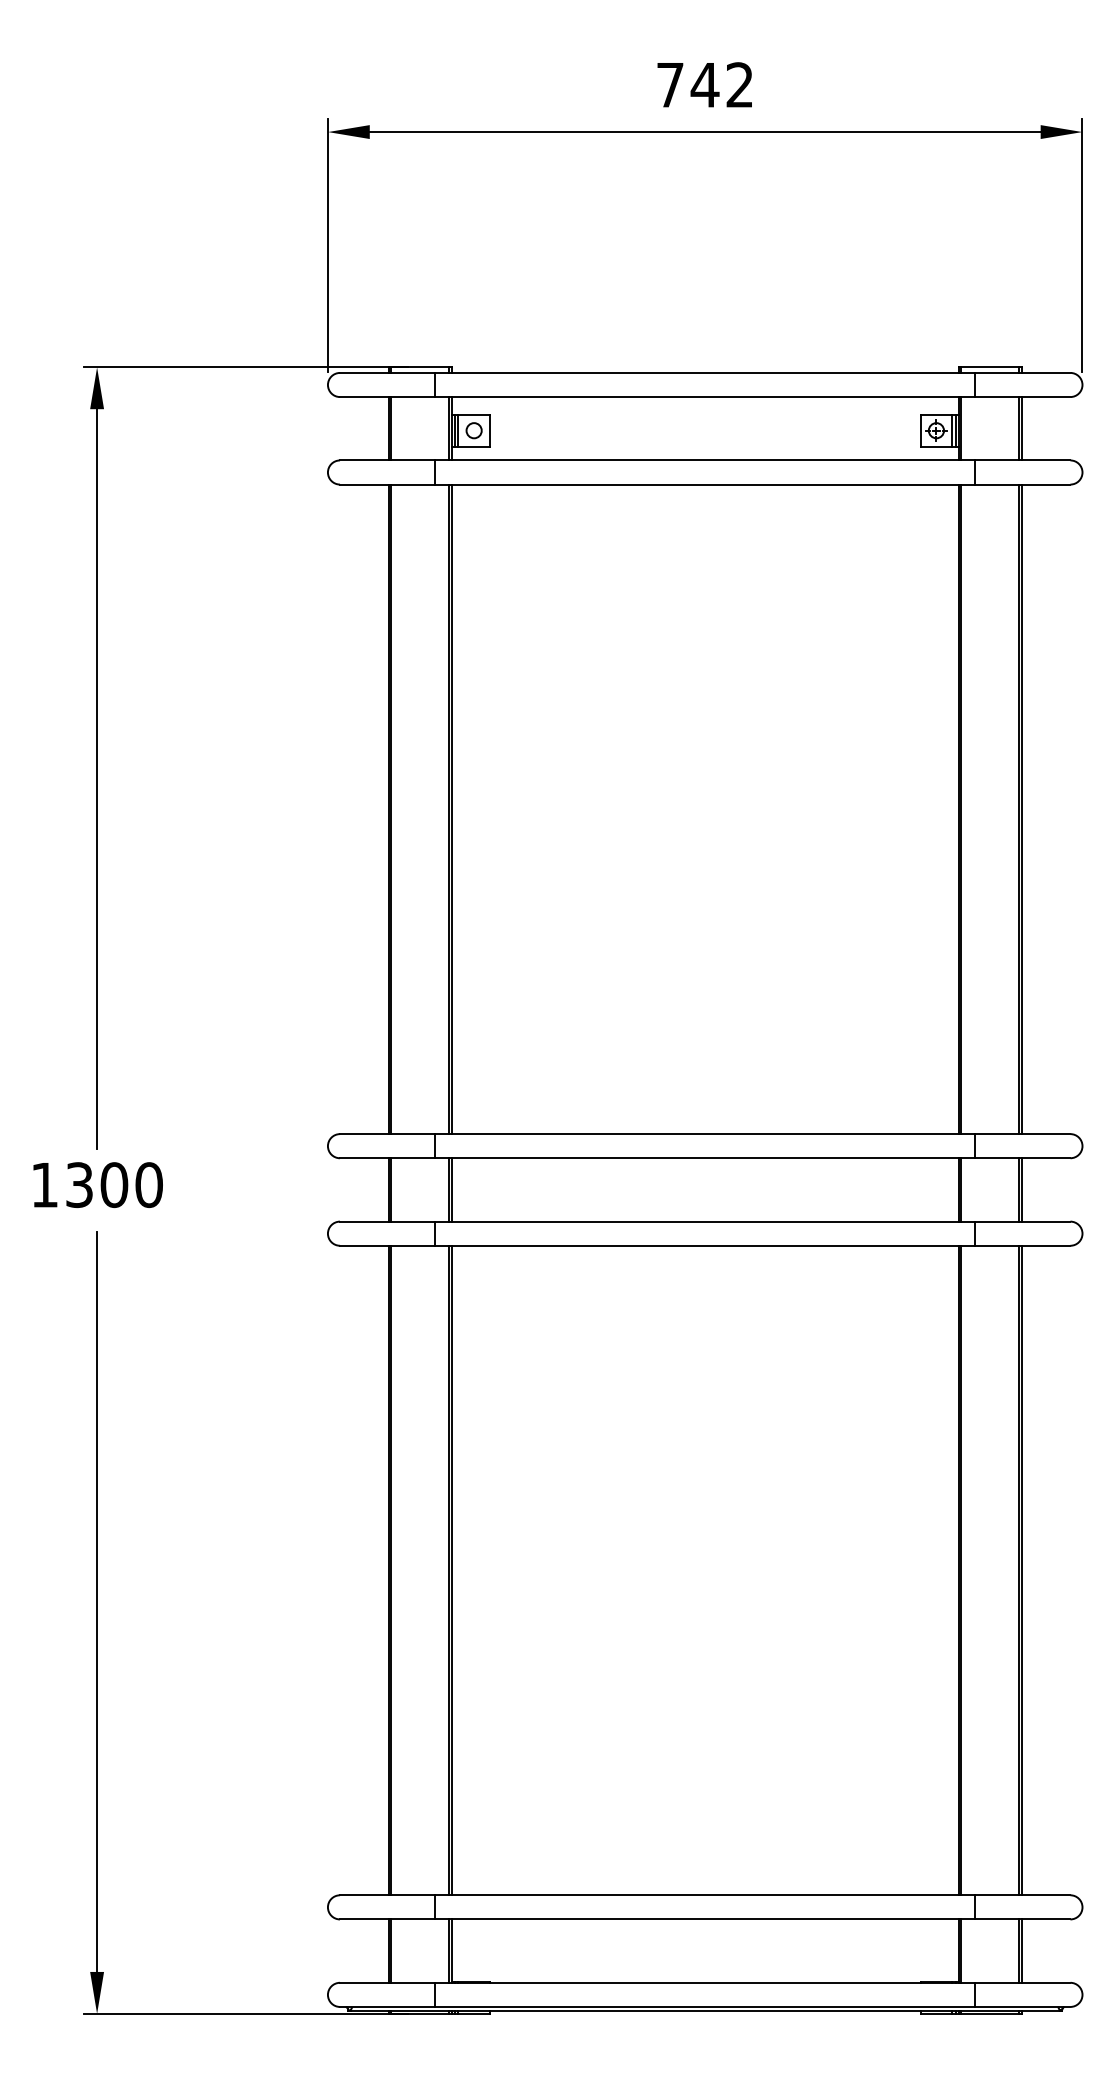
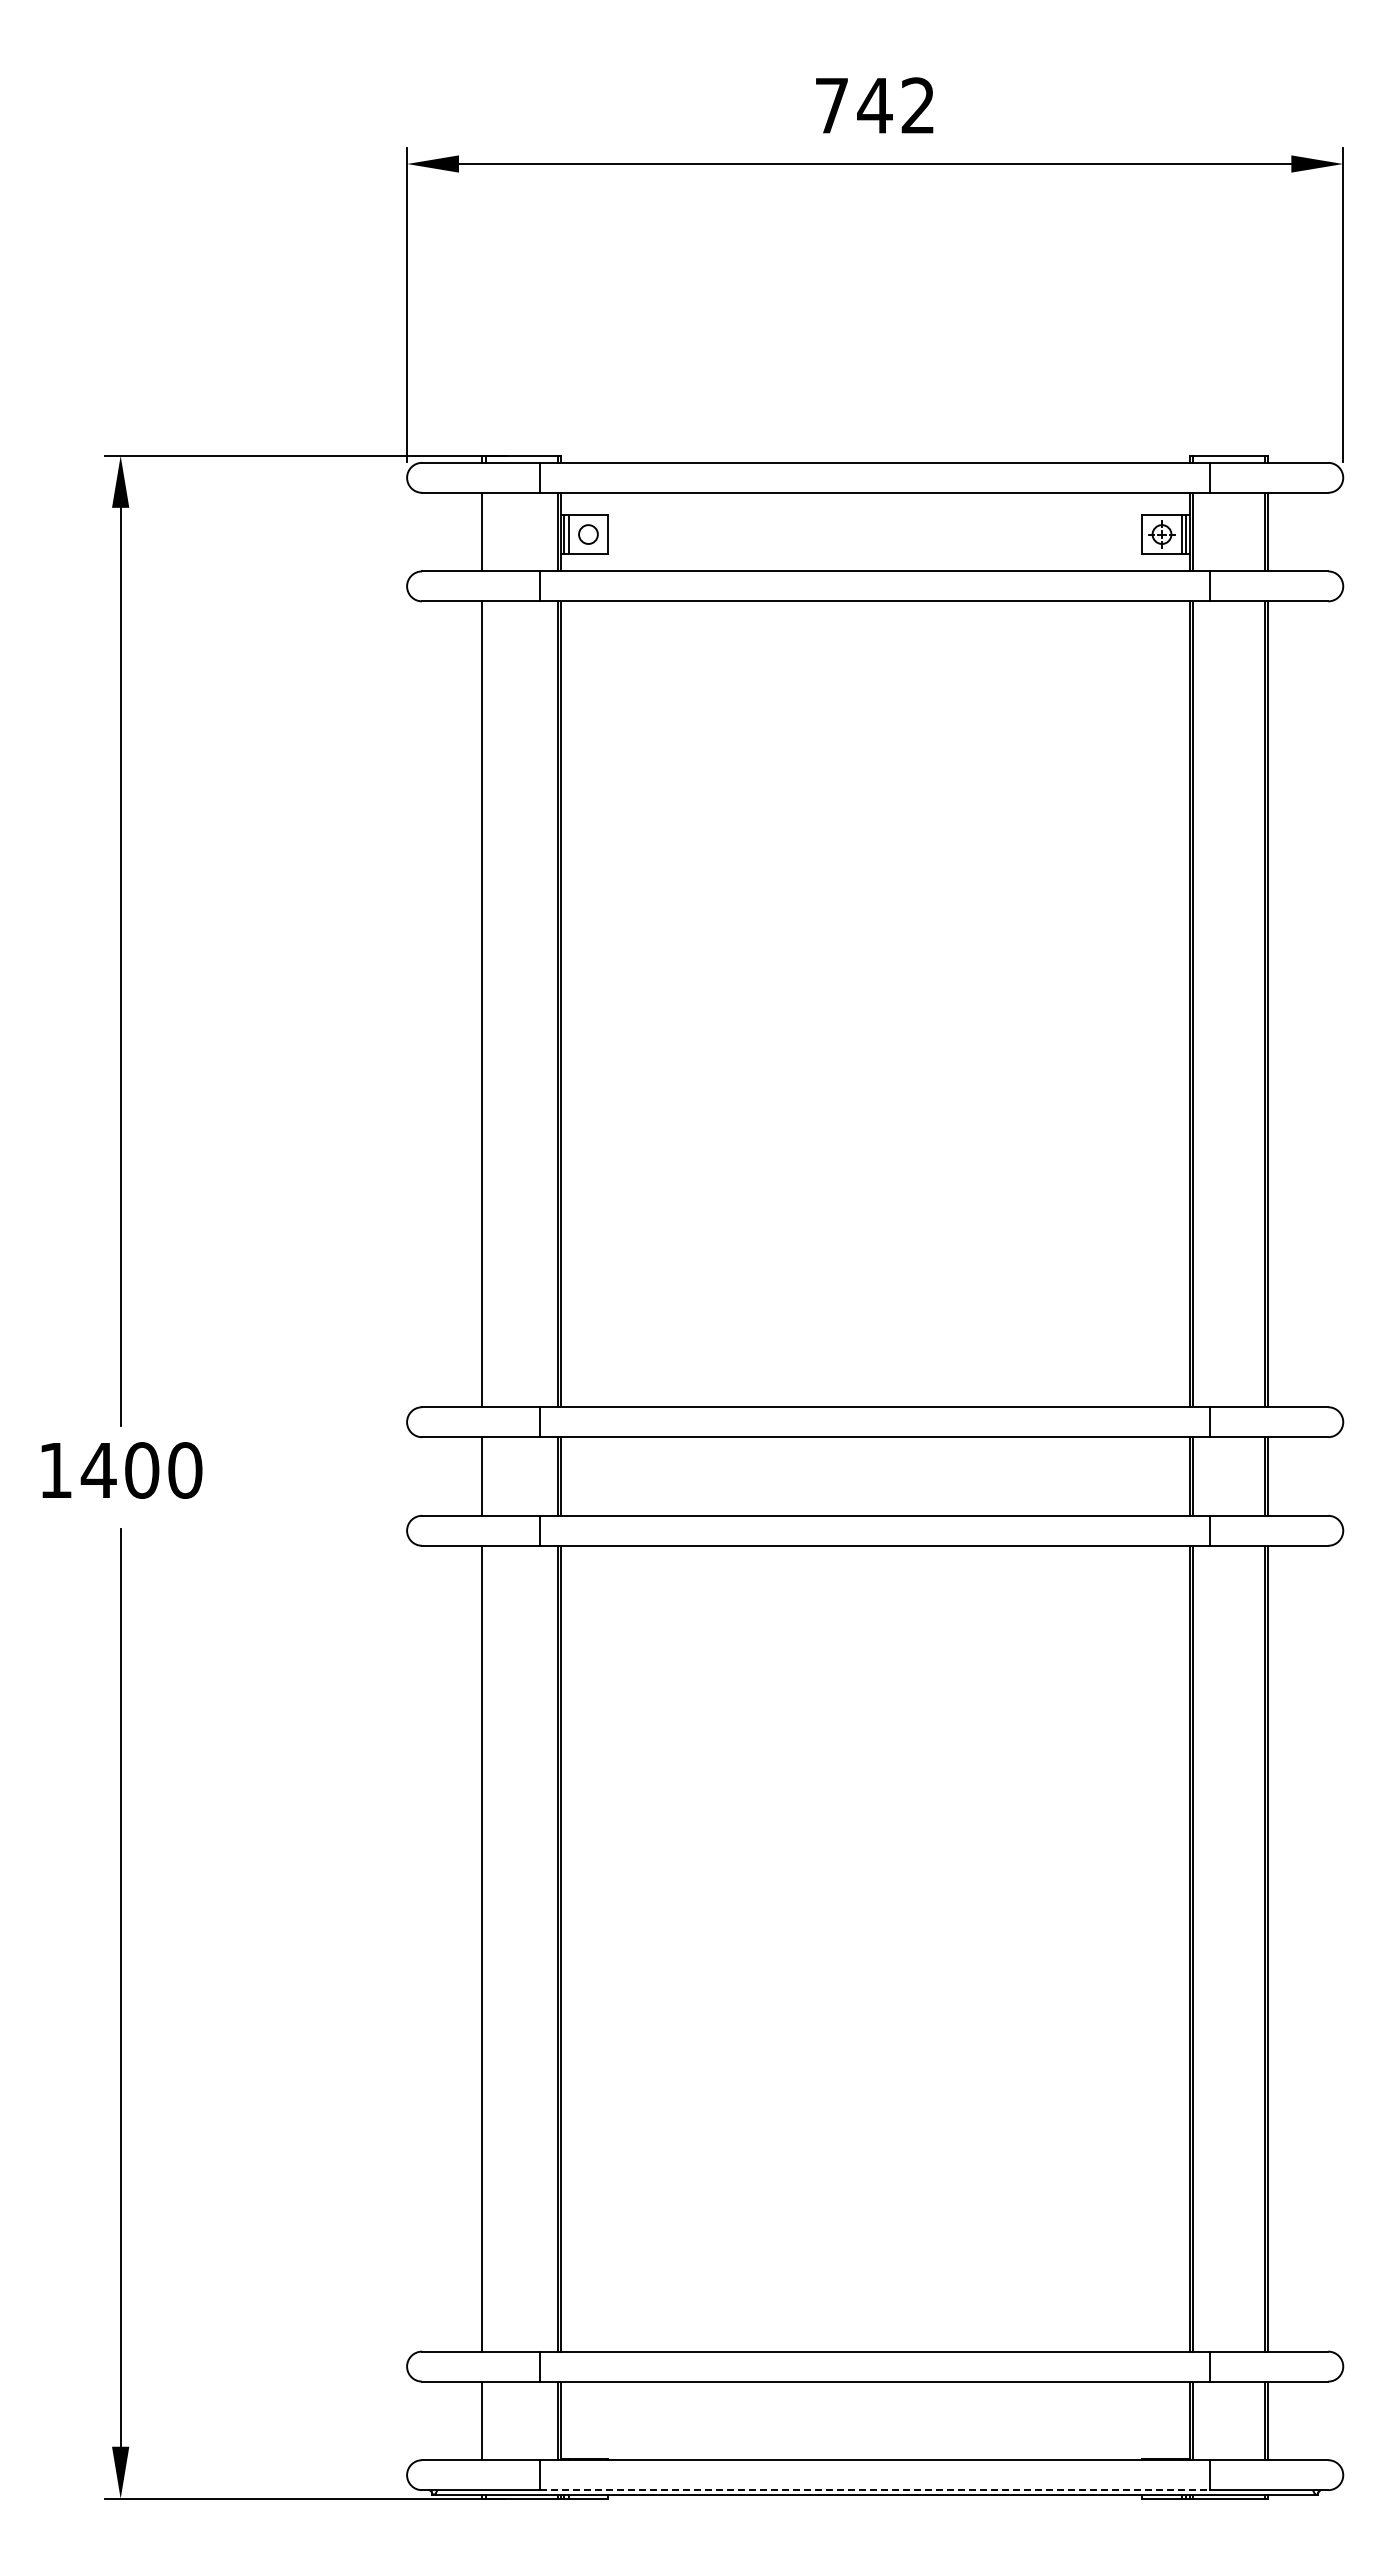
line: (391, 428) -> (485, 531), removed
line: (391, 809) -> (485, 1004), removed
text: (79, 1185) -> (98, 1470), 1300 -> 1400
line: (391, 1189) -> (485, 1476), removed
line: (391, 1570) -> (485, 1948), removed
line: (391, 1950) -> (485, 2420), removed
line: (705, 2007) -> (875, 2490), solid -> dashed

